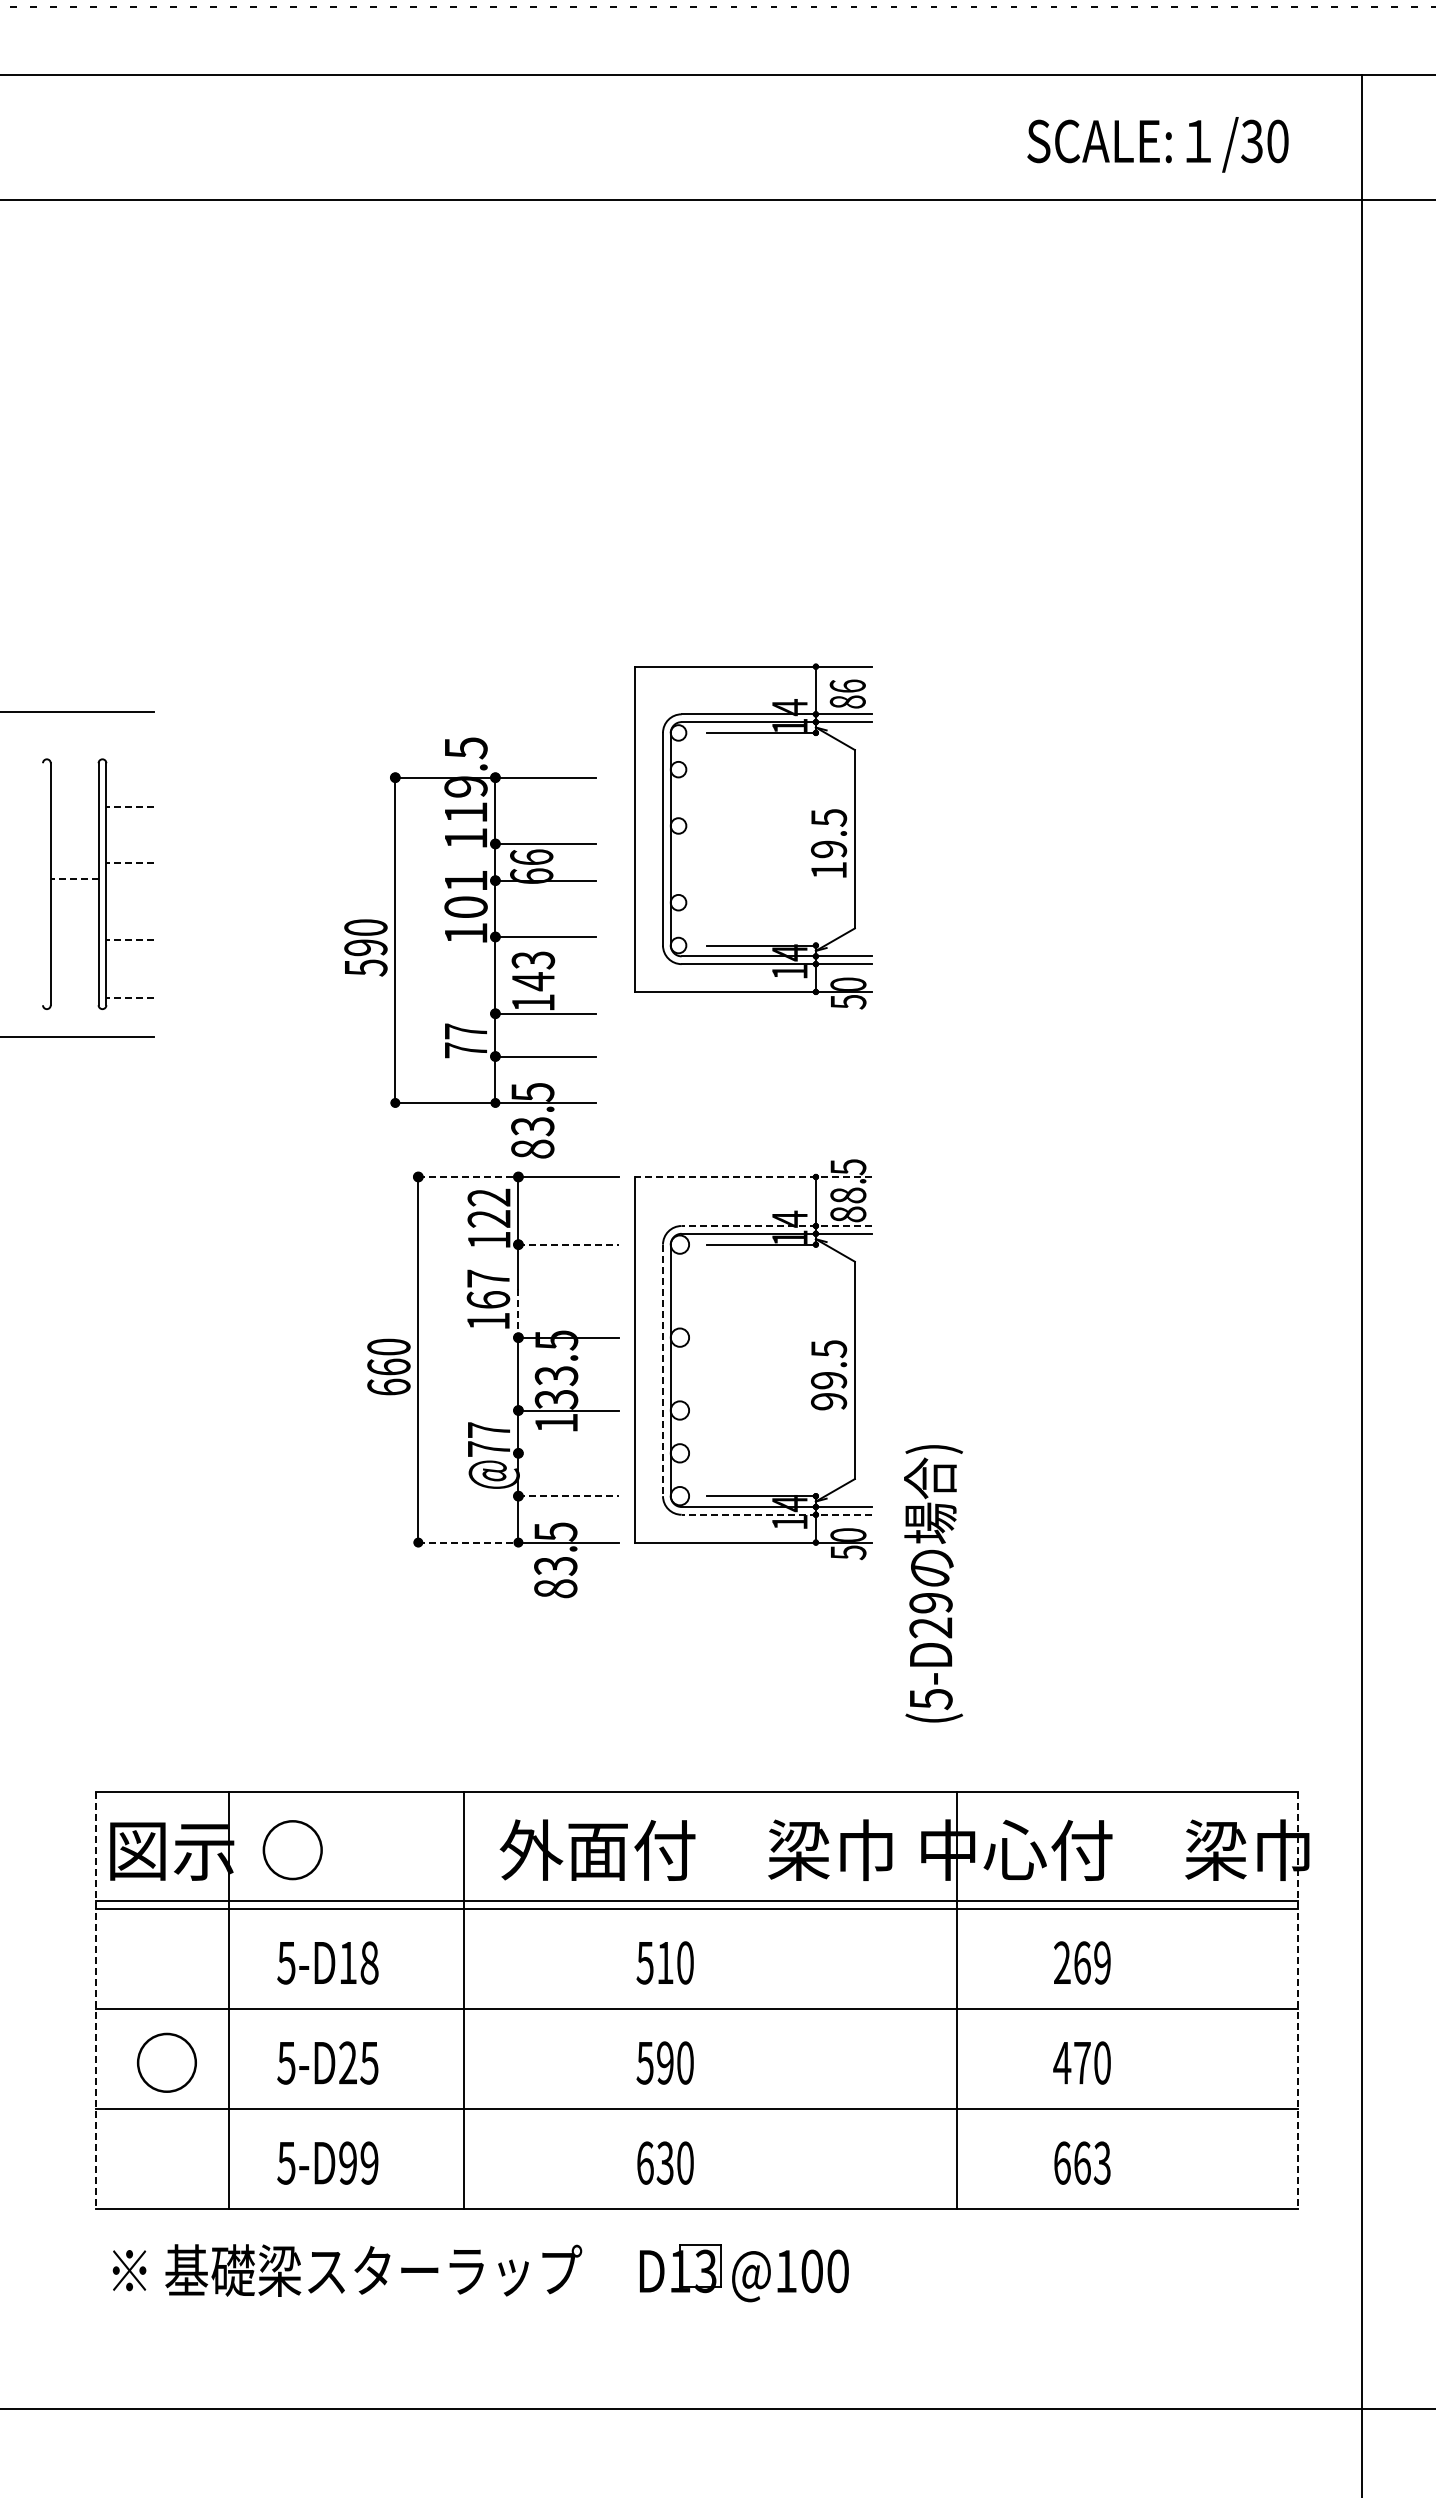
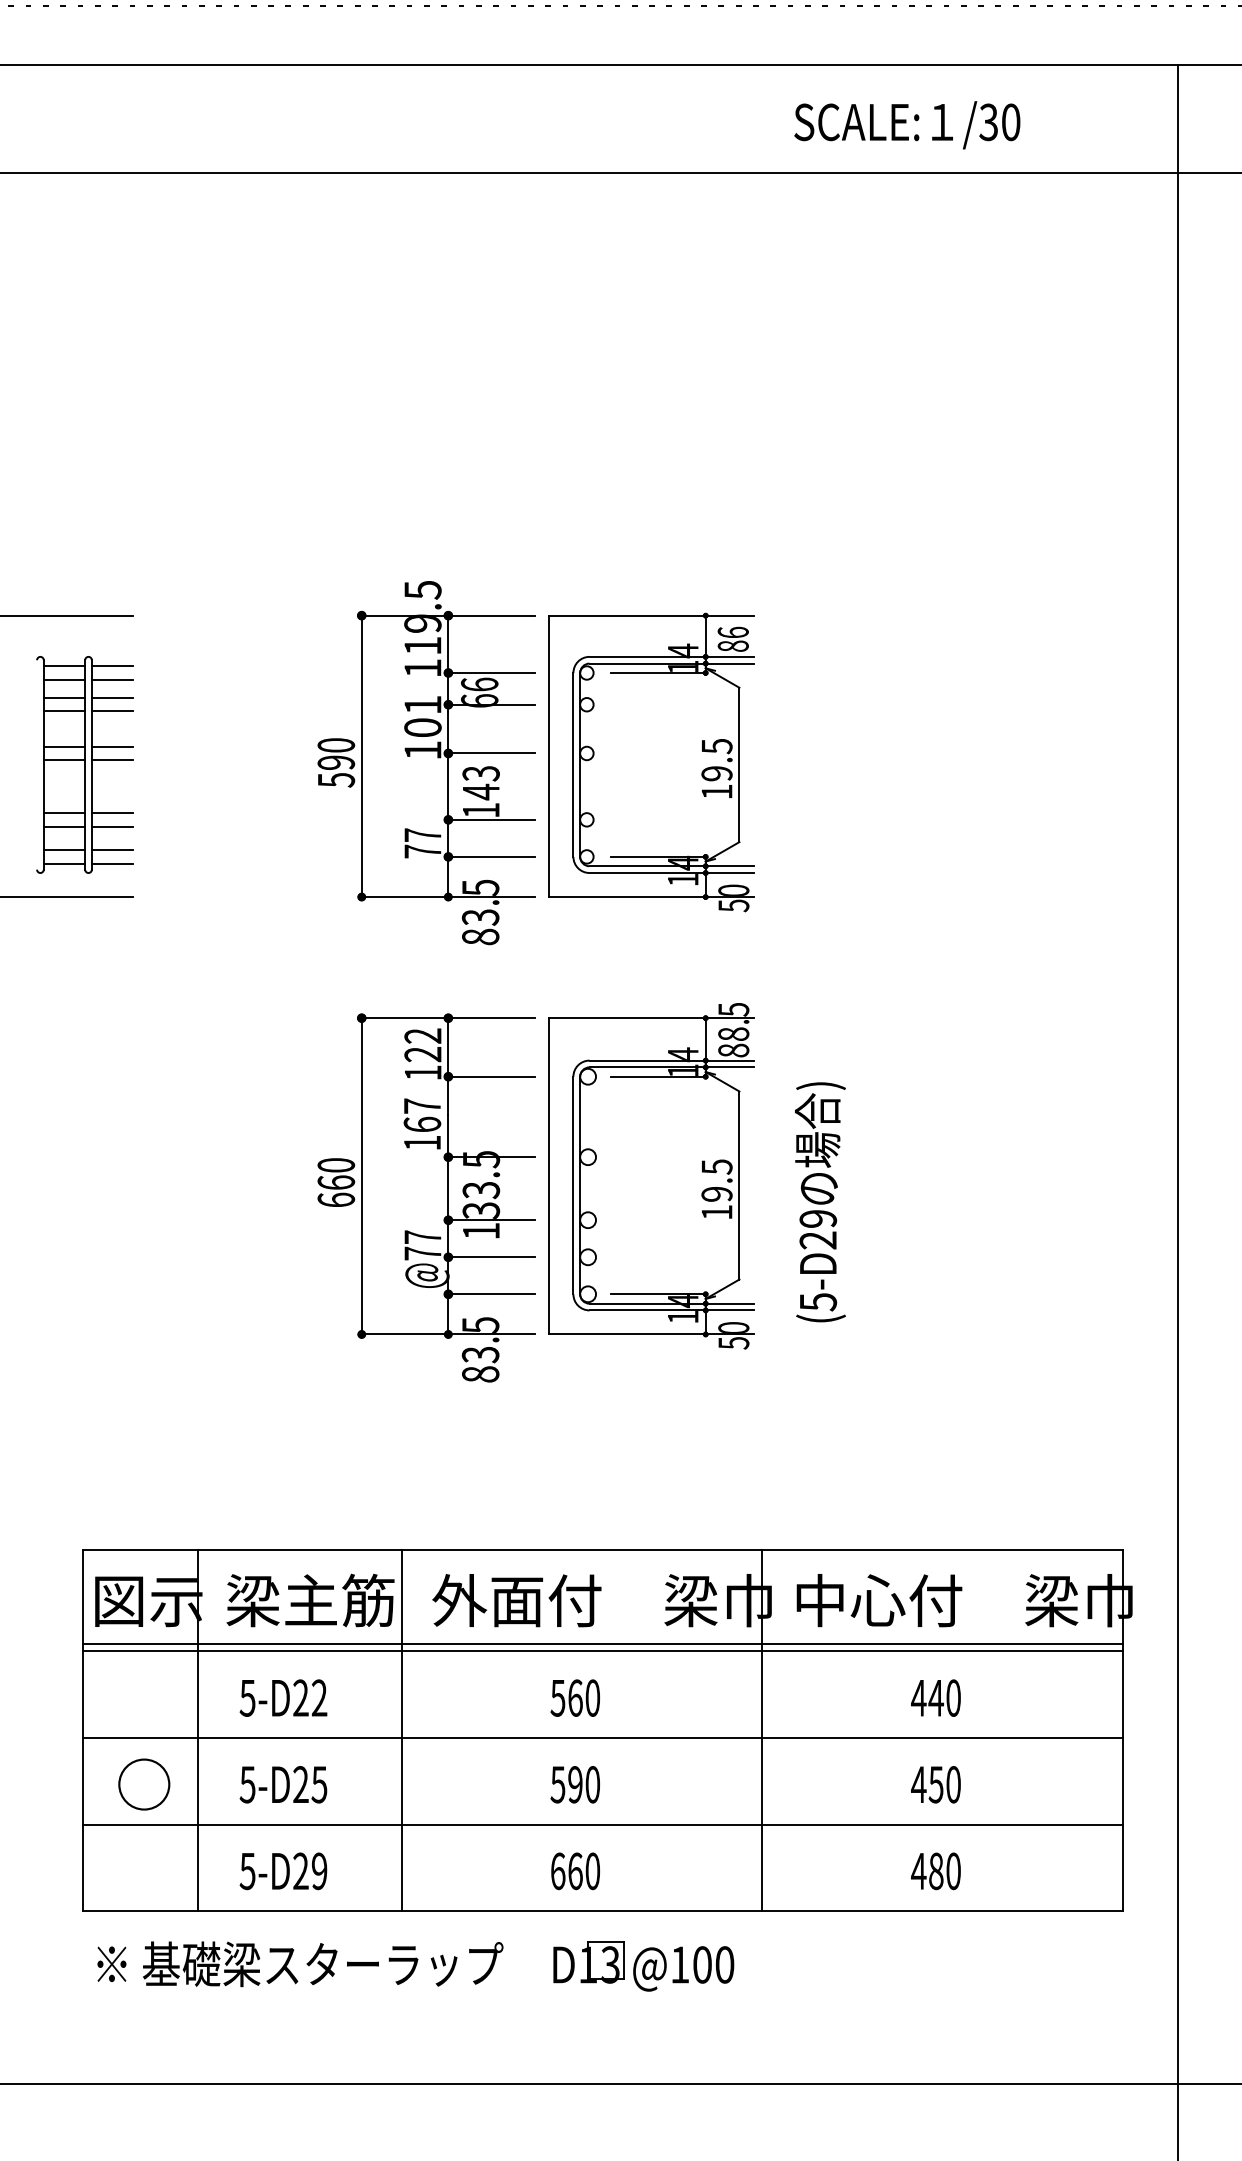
text: (1157, 144) -> (906, 124), moved
line: (74, 770) -> (64, 666), added
line: (130, 770) -> (112, 666), added
line: (74, 785) -> (64, 679), added
line: (130, 785) -> (112, 679), added
line: (74, 806) -> (64, 697), added
line: (130, 806) -> (112, 697), dashed -> solid
line: (74, 822) -> (64, 711), added
line: (130, 822) -> (112, 711), added
part: (753, 836) -> (651, 762), moved
line: (74, 863) -> (64, 747), added
line: (130, 863) -> (112, 747), dashed -> solid
line: (74, 878) -> (64, 759), dashed -> solid
line: (130, 878) -> (112, 759), added
line: (74, 939) -> (64, 812), added
line: (130, 939) -> (112, 812), dashed -> solid
part: (470, 947) -> (426, 762), moved
line: (74, 955) -> (64, 826), added
line: (130, 955) -> (112, 826), added
line: (74, 982) -> (64, 849), added
line: (130, 982) -> (112, 849), added
line: (74, 998) -> (64, 863), added
line: (130, 998) -> (112, 863), dashed -> solid
line: (468, 1176) -> (405, 1017), dashed -> solid
line: (752, 1176) -> (650, 1017), dashed -> solid
line: (776, 1226) -> (671, 1061), dashed -> solid
line: (568, 1244) -> (491, 1076), dashed -> solid
line: (518, 1312) -> (448, 1135), dashed -> solid
line: (663, 1370) -> (573, 1185), dashed -> solid
text: (829, 1401) -> (717, 1212), 99.5 -> 19.5
line: (568, 1453) -> (491, 1257), added
line: (568, 1496) -> (491, 1294), dashed -> solid
line: (776, 1514) -> (671, 1310), dashed -> solid
line: (468, 1542) -> (405, 1334), dashed -> solid
text: (933, 1583) -> (820, 1202), moved
text: (358, 1849) -> (309, 1599), ○ -> 梁主筋
text: (358, 1962) -> (309, 1697), 5-D18 -> 5-D22
text: (665, 1962) -> (575, 1697), 510 -> 560
text: (1081, 1962) -> (935, 1697), 269 -> 440
line: (96, 2000) -> (83, 1730), dashed -> solid
line: (957, 2000) -> (762, 1730), moved
line: (1298, 2000) -> (1123, 1730), dashed -> solid
text: (1081, 2063) -> (935, 1785), 470 -> 450
text: (664, 2162) -> (574, 1870), 630 -> 660
text: (1081, 2162) -> (935, 1870), 663 -> 480
text: (347, 2163) -> (300, 1871), 5-D99 -> 5-D29

